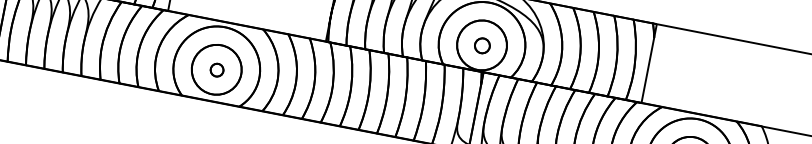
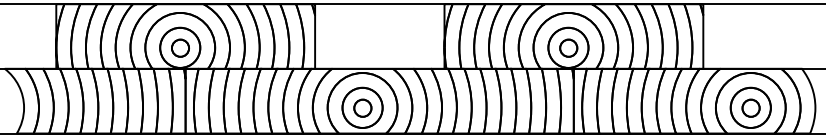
part: (482, 44) -> (568, 47), size x1.43
part: (216, 69) -> (362, 107), size x1.67

